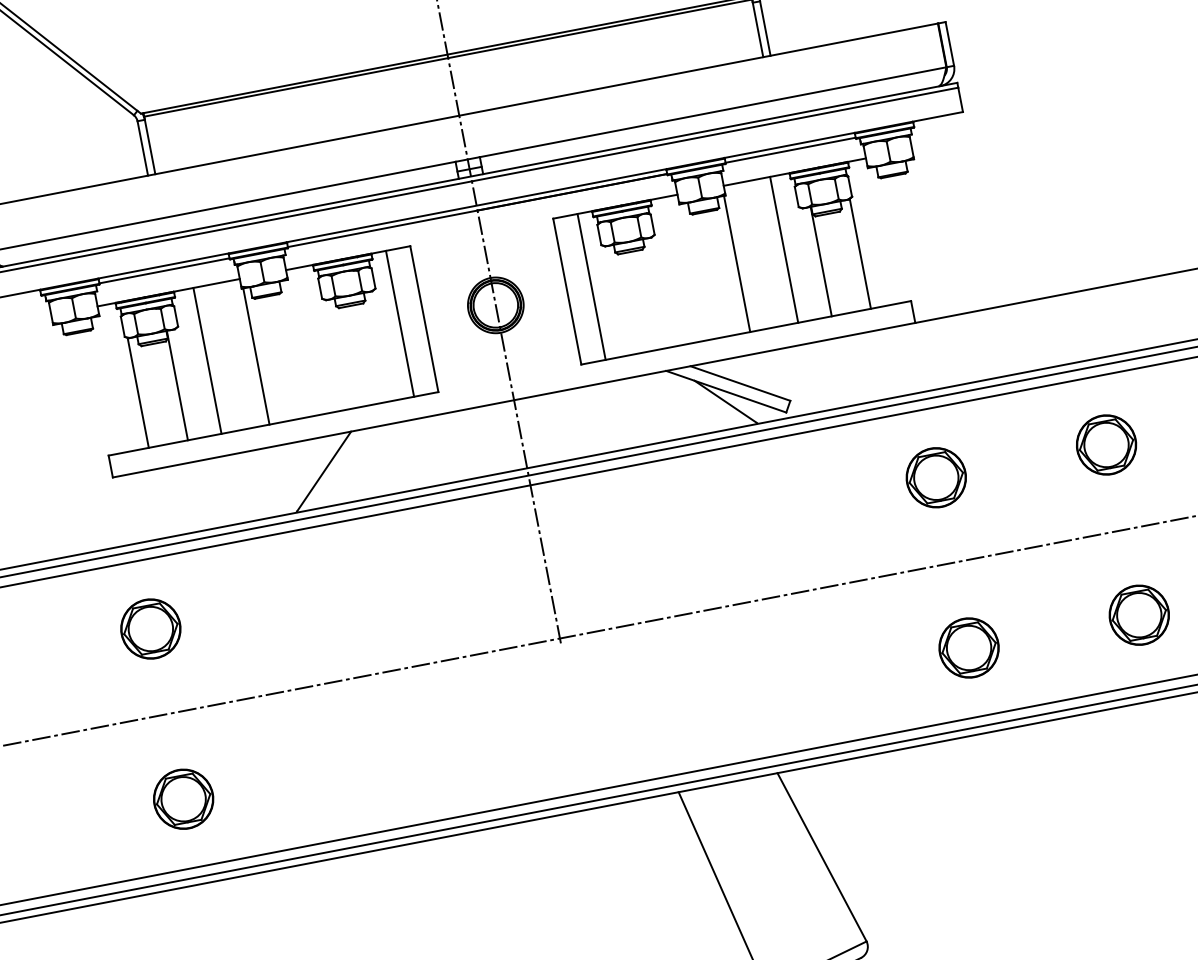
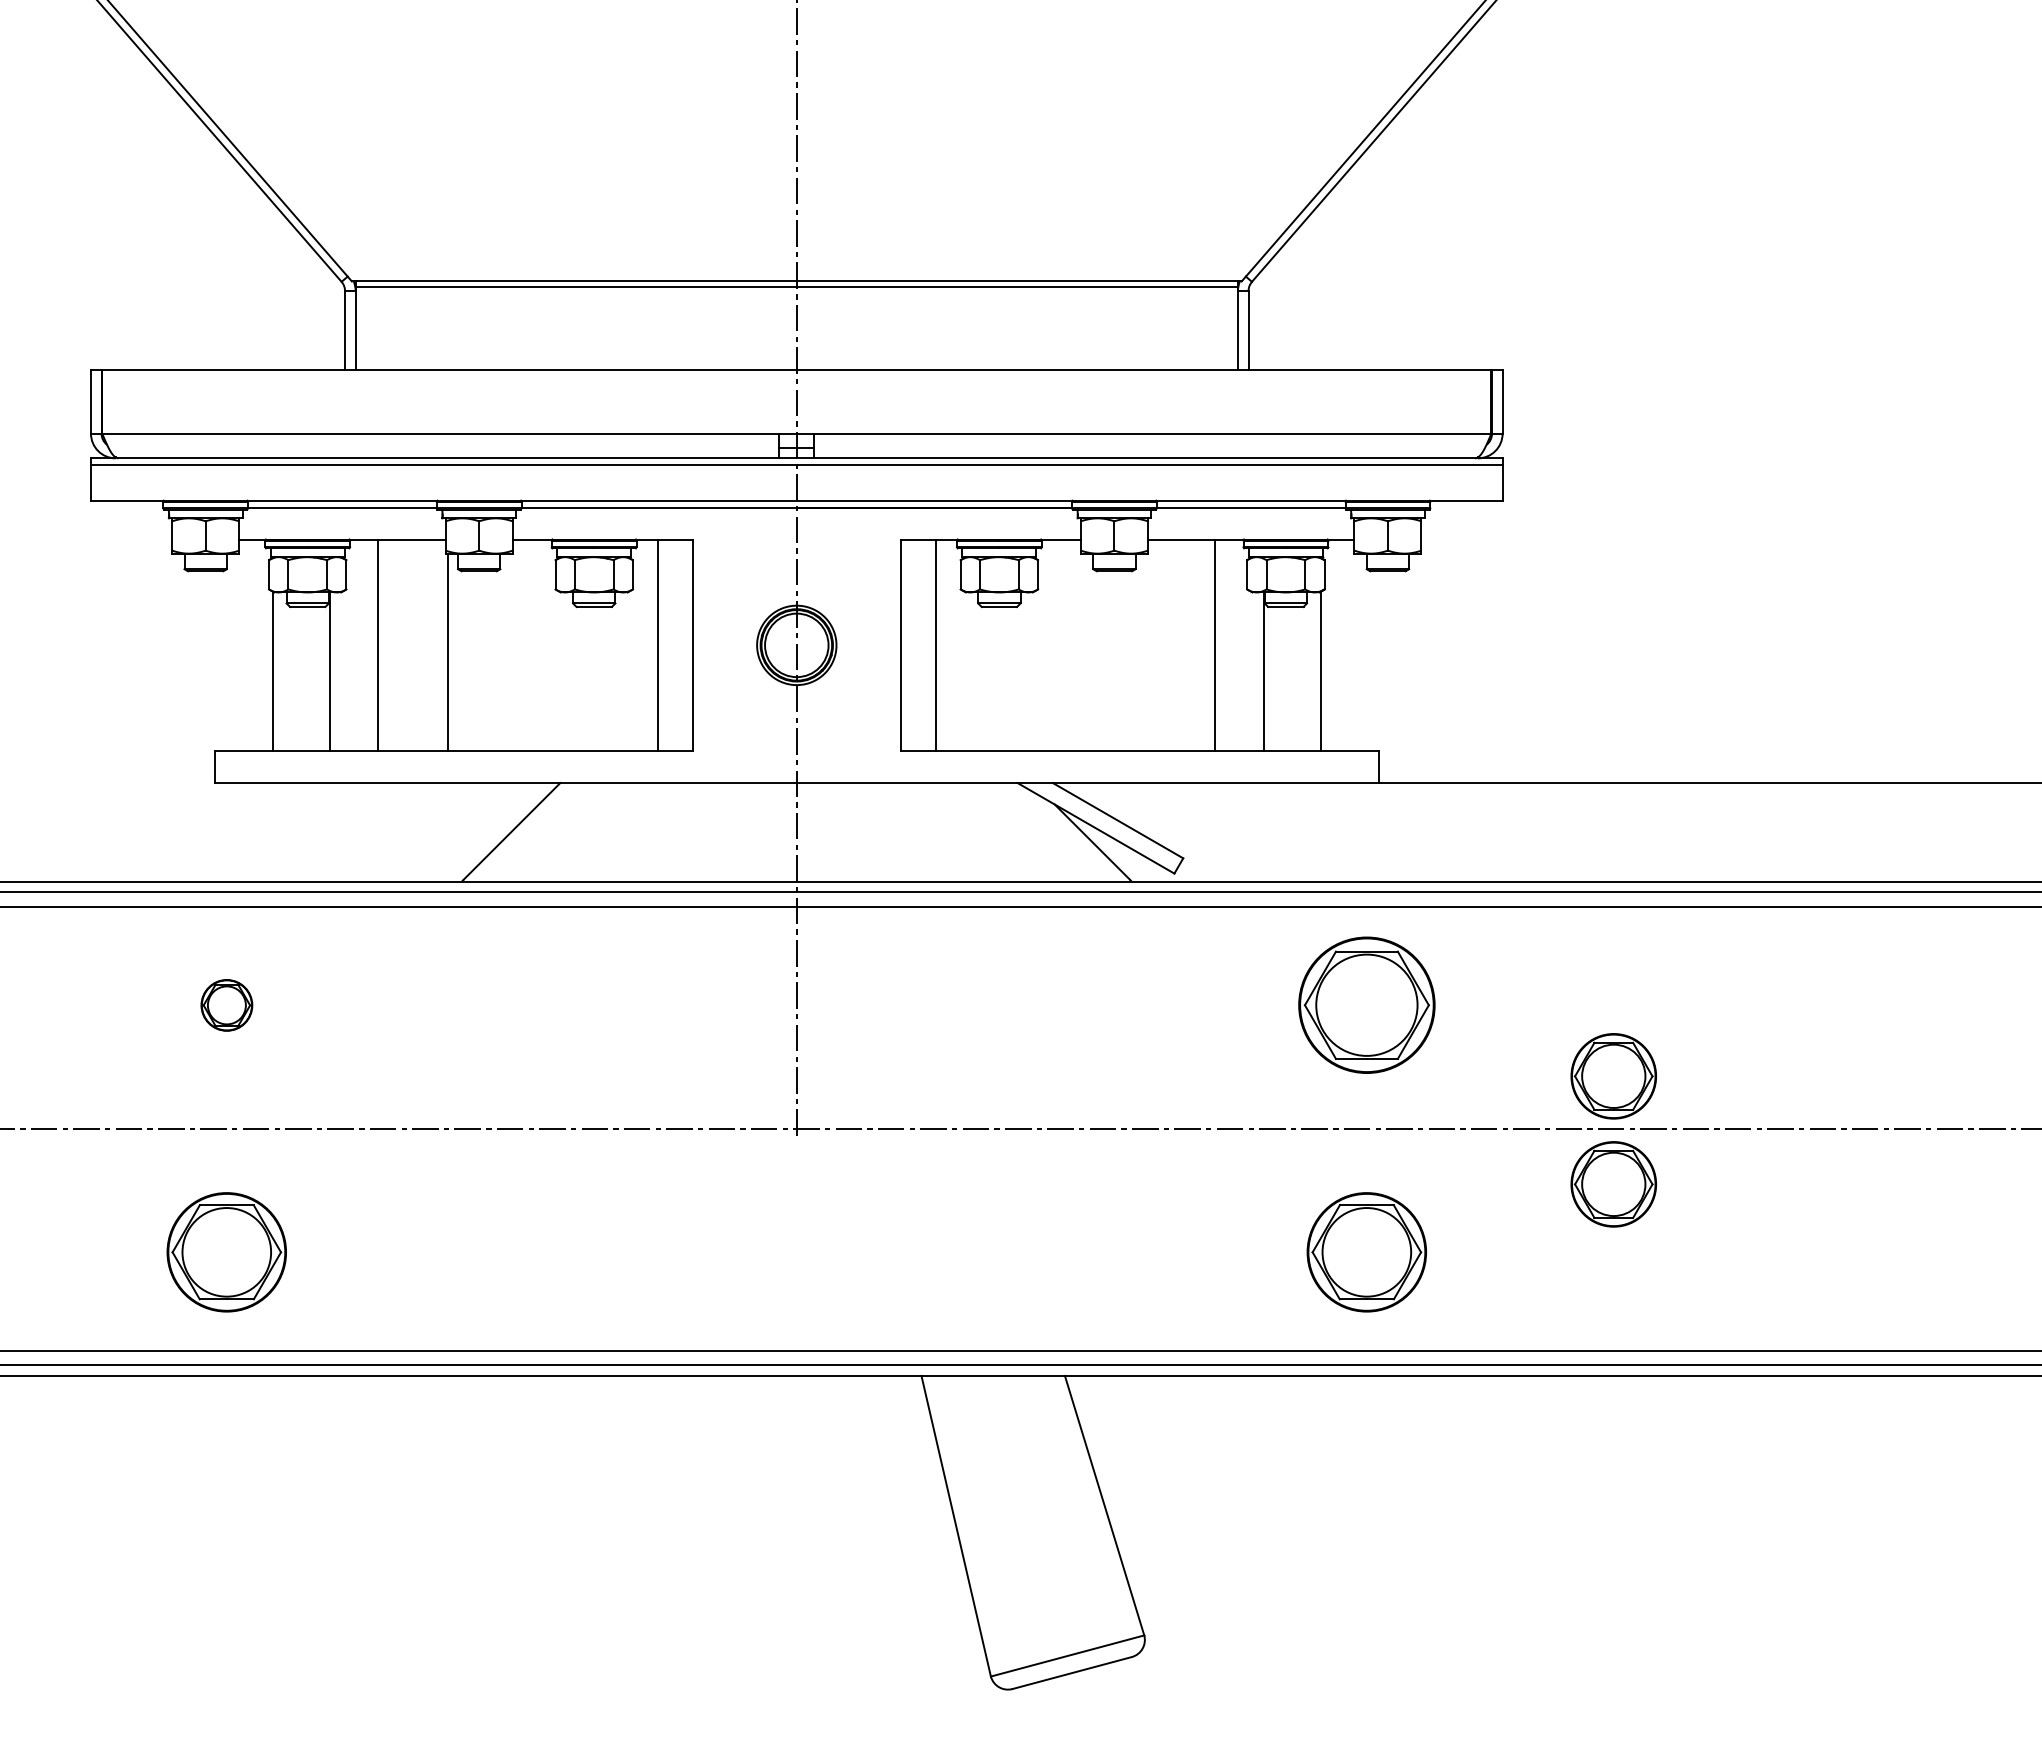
line: (737, 264) -> (1145, 652), removed
part: (1106, 445) -> (1613, 1076), moved
part: (936, 477) -> (1366, 1005), size x1.6
part: (1139, 615) -> (1613, 1184), moved
part: (150, 629) -> (226, 1005), size x0.6
part: (968, 648) -> (1366, 1252), size x1.4
part: (183, 799) -> (226, 1252), size x1.4

